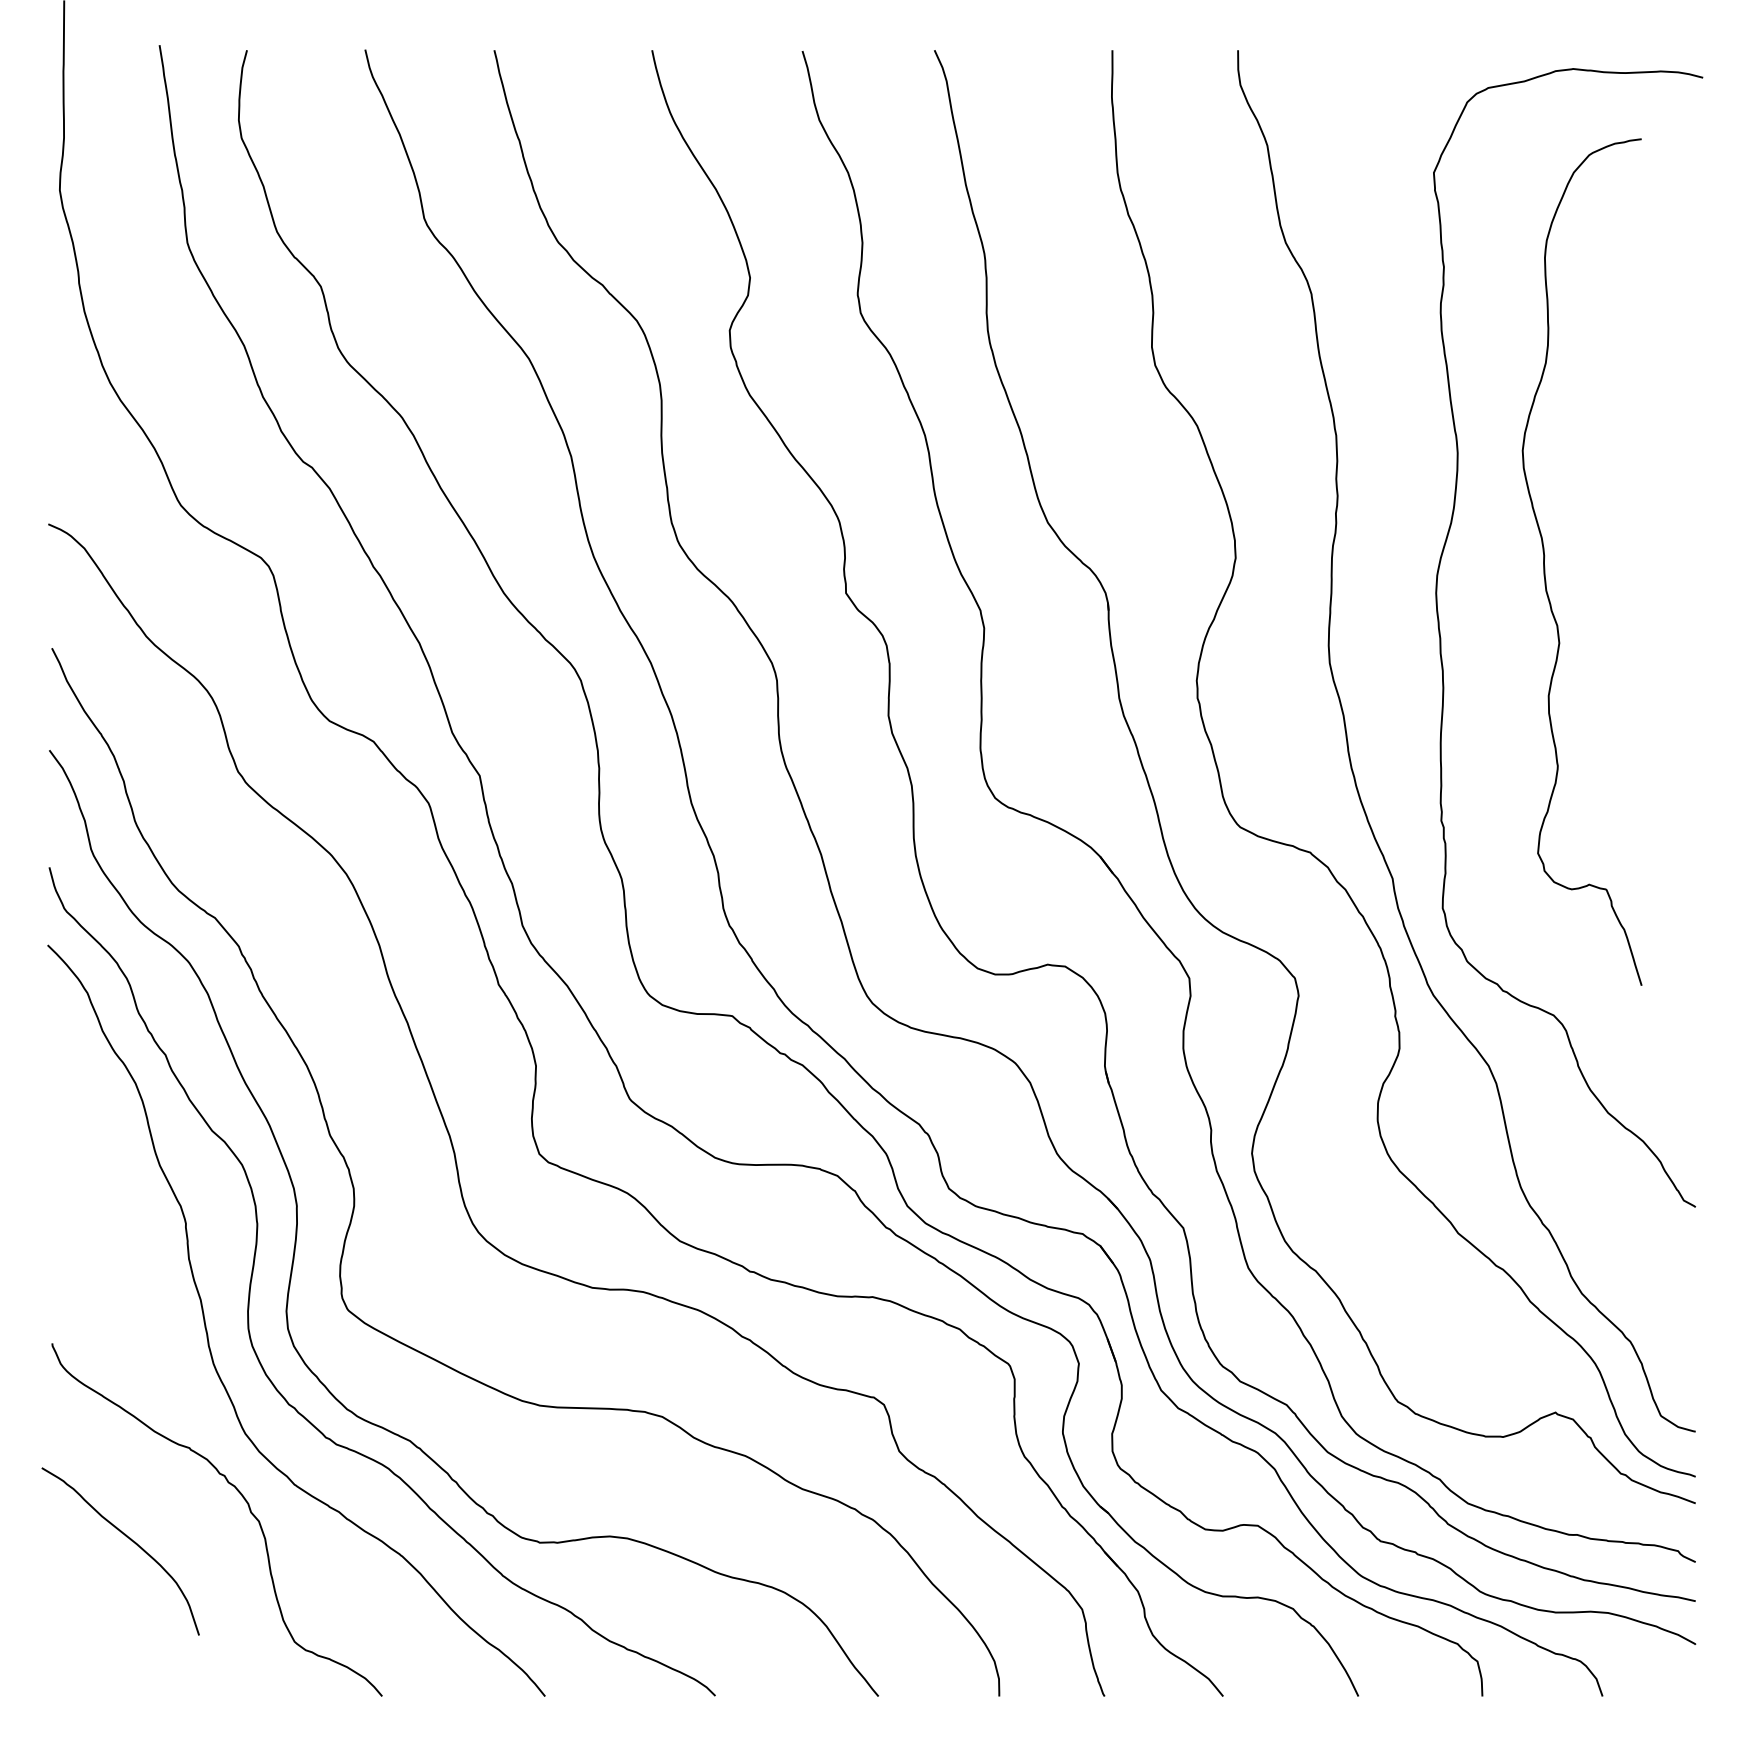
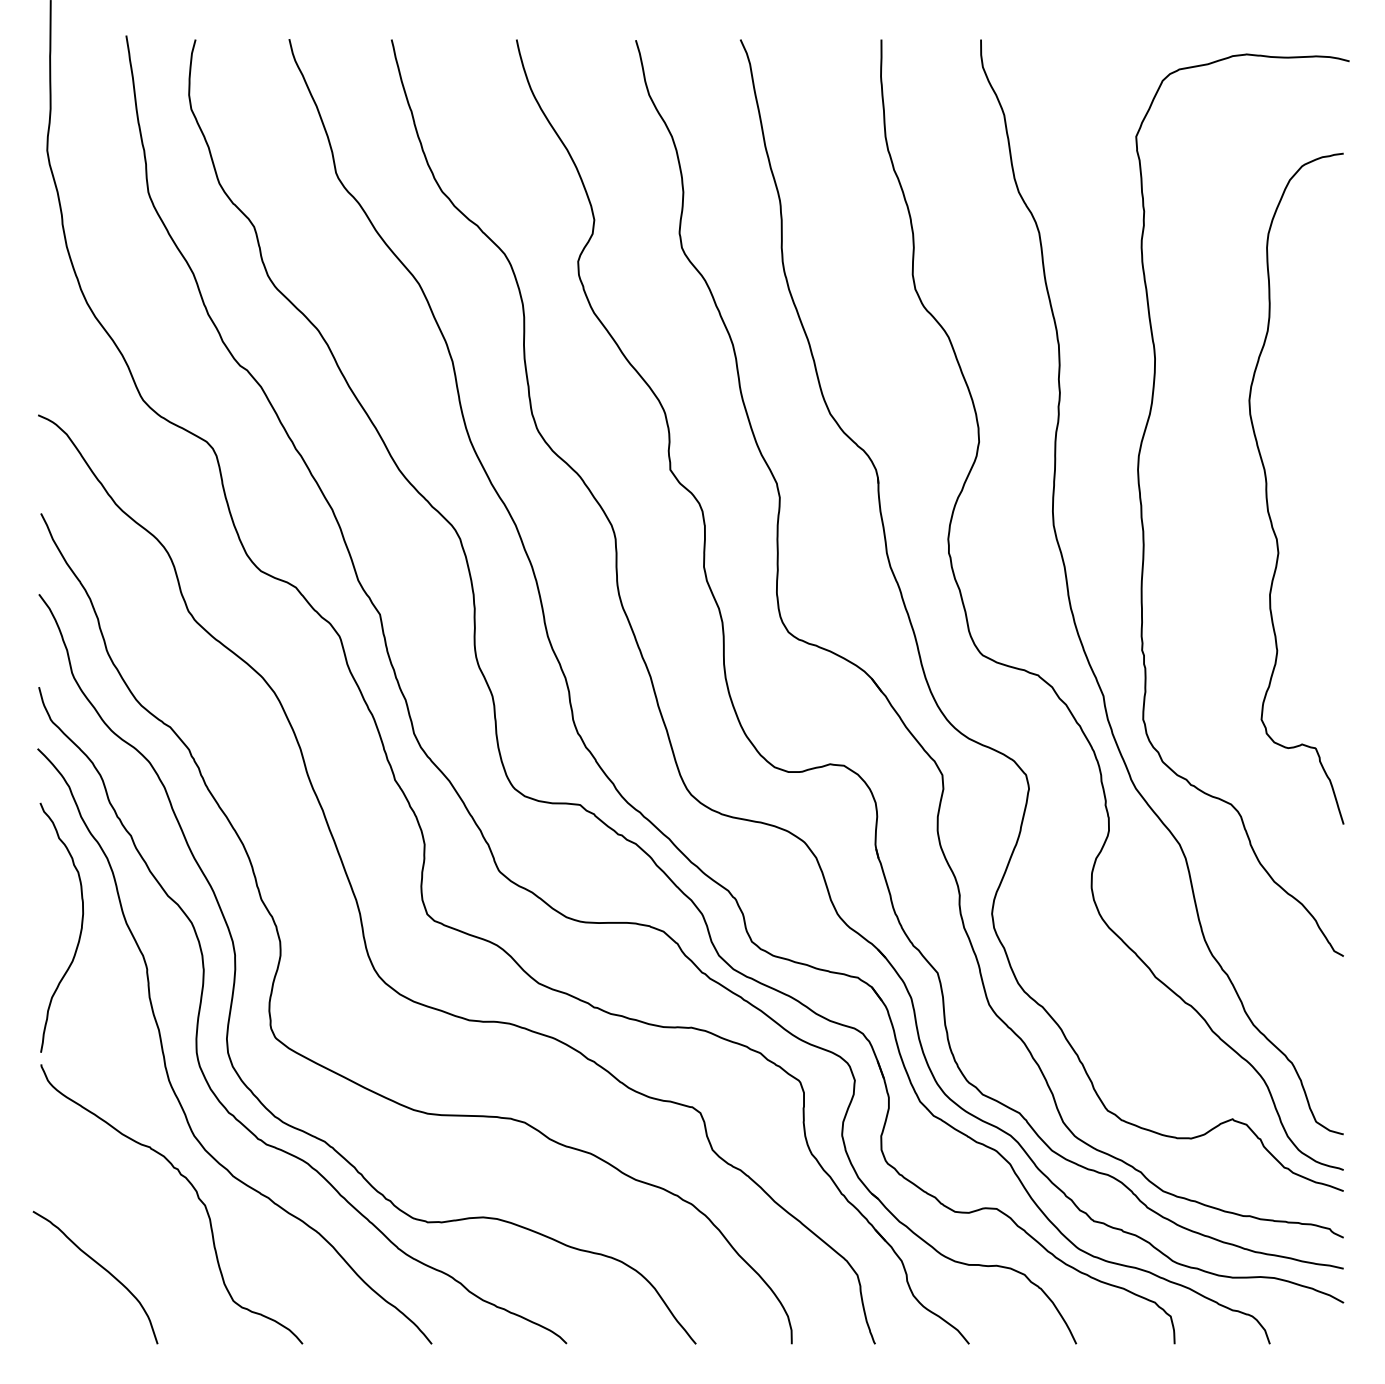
curve: (1545, 556) -> (1267, 484), moved
curve: (101, 1175) -> (80, 931), added
curve: (130, 1540) -> (103, 1268), moved

